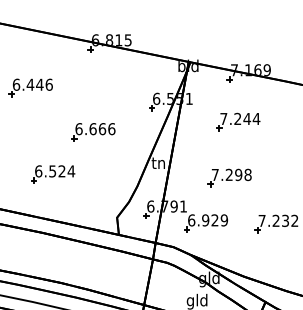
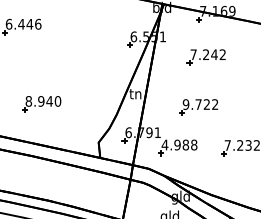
text: (256, 118) -> (222, 54), 7.244 -> 7.242
part: (93, 132) -> (77, 66), removed
text: (55, 171) -> (43, 101), 6.524 -> 8.940
text: (231, 174) -> (200, 104), 7.298 -> 9.722
text: (207, 220) -> (179, 145), 6.929 -> 4.988

